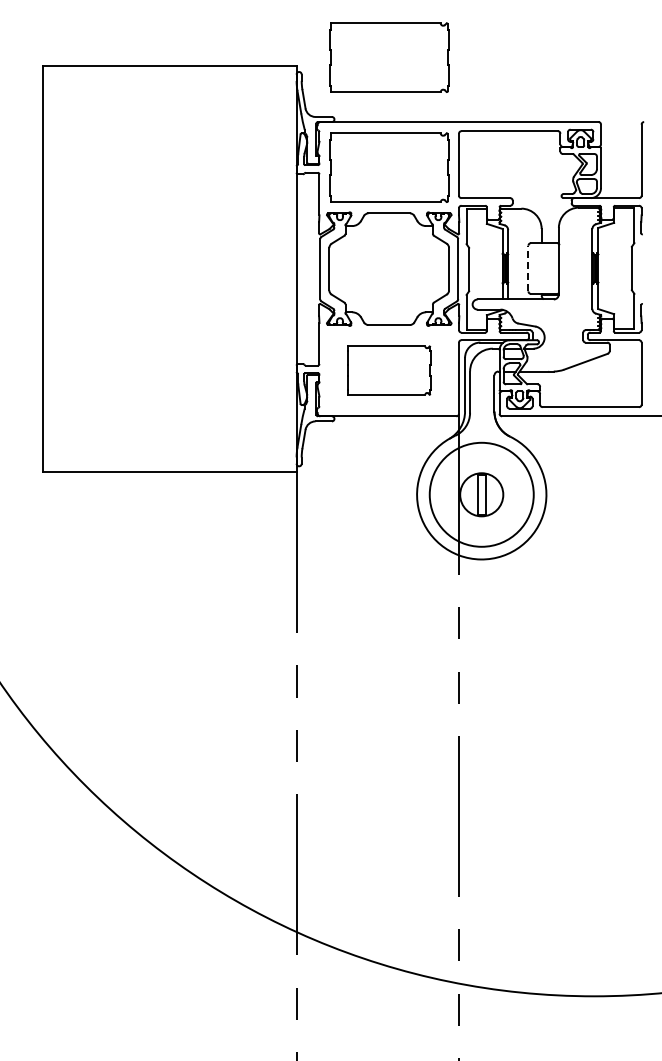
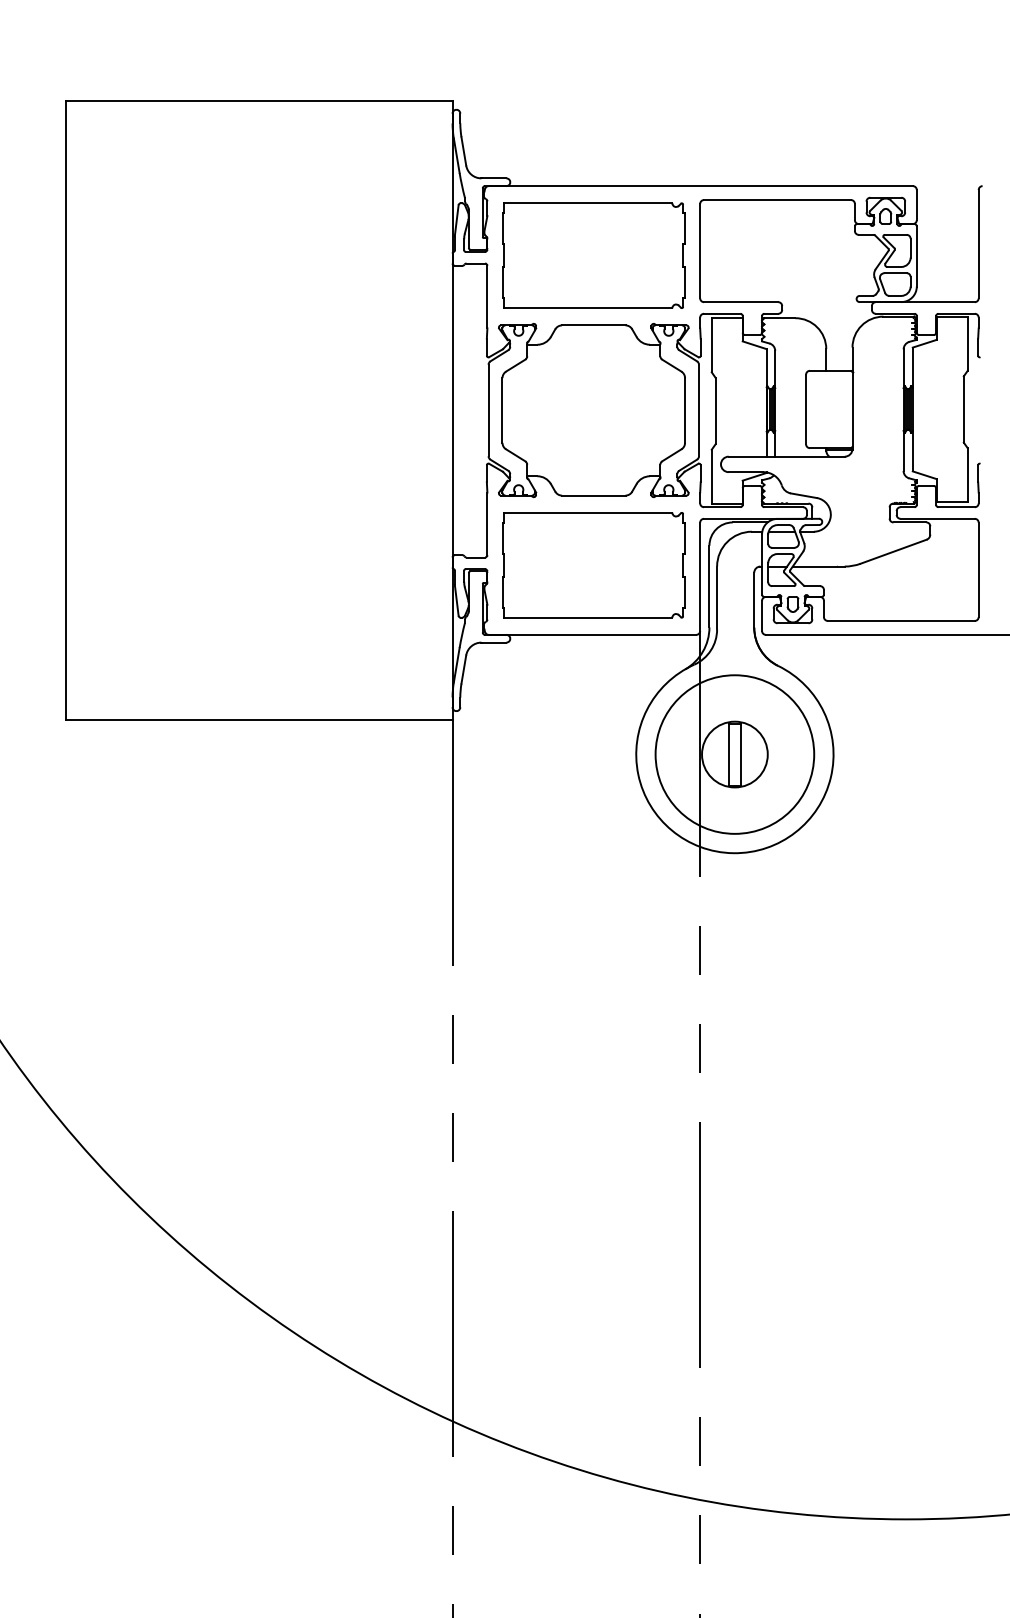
part: (389, 57) -> (594, 87), removed
line: (528, 268) -> (806, 409), dashed -> solid
part: (389, 370) -> (594, 565), size x1.43

